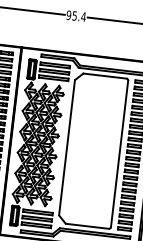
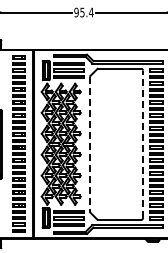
line: (67, 147) -> (90, 144), solid -> dashed
line: (119, 154) -> (143, 144), solid -> dashed

